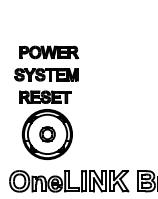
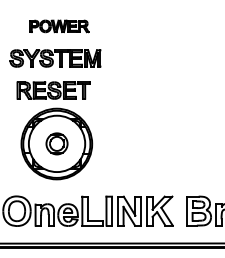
part: (49, 52) -> (59, 26), size x0.7

